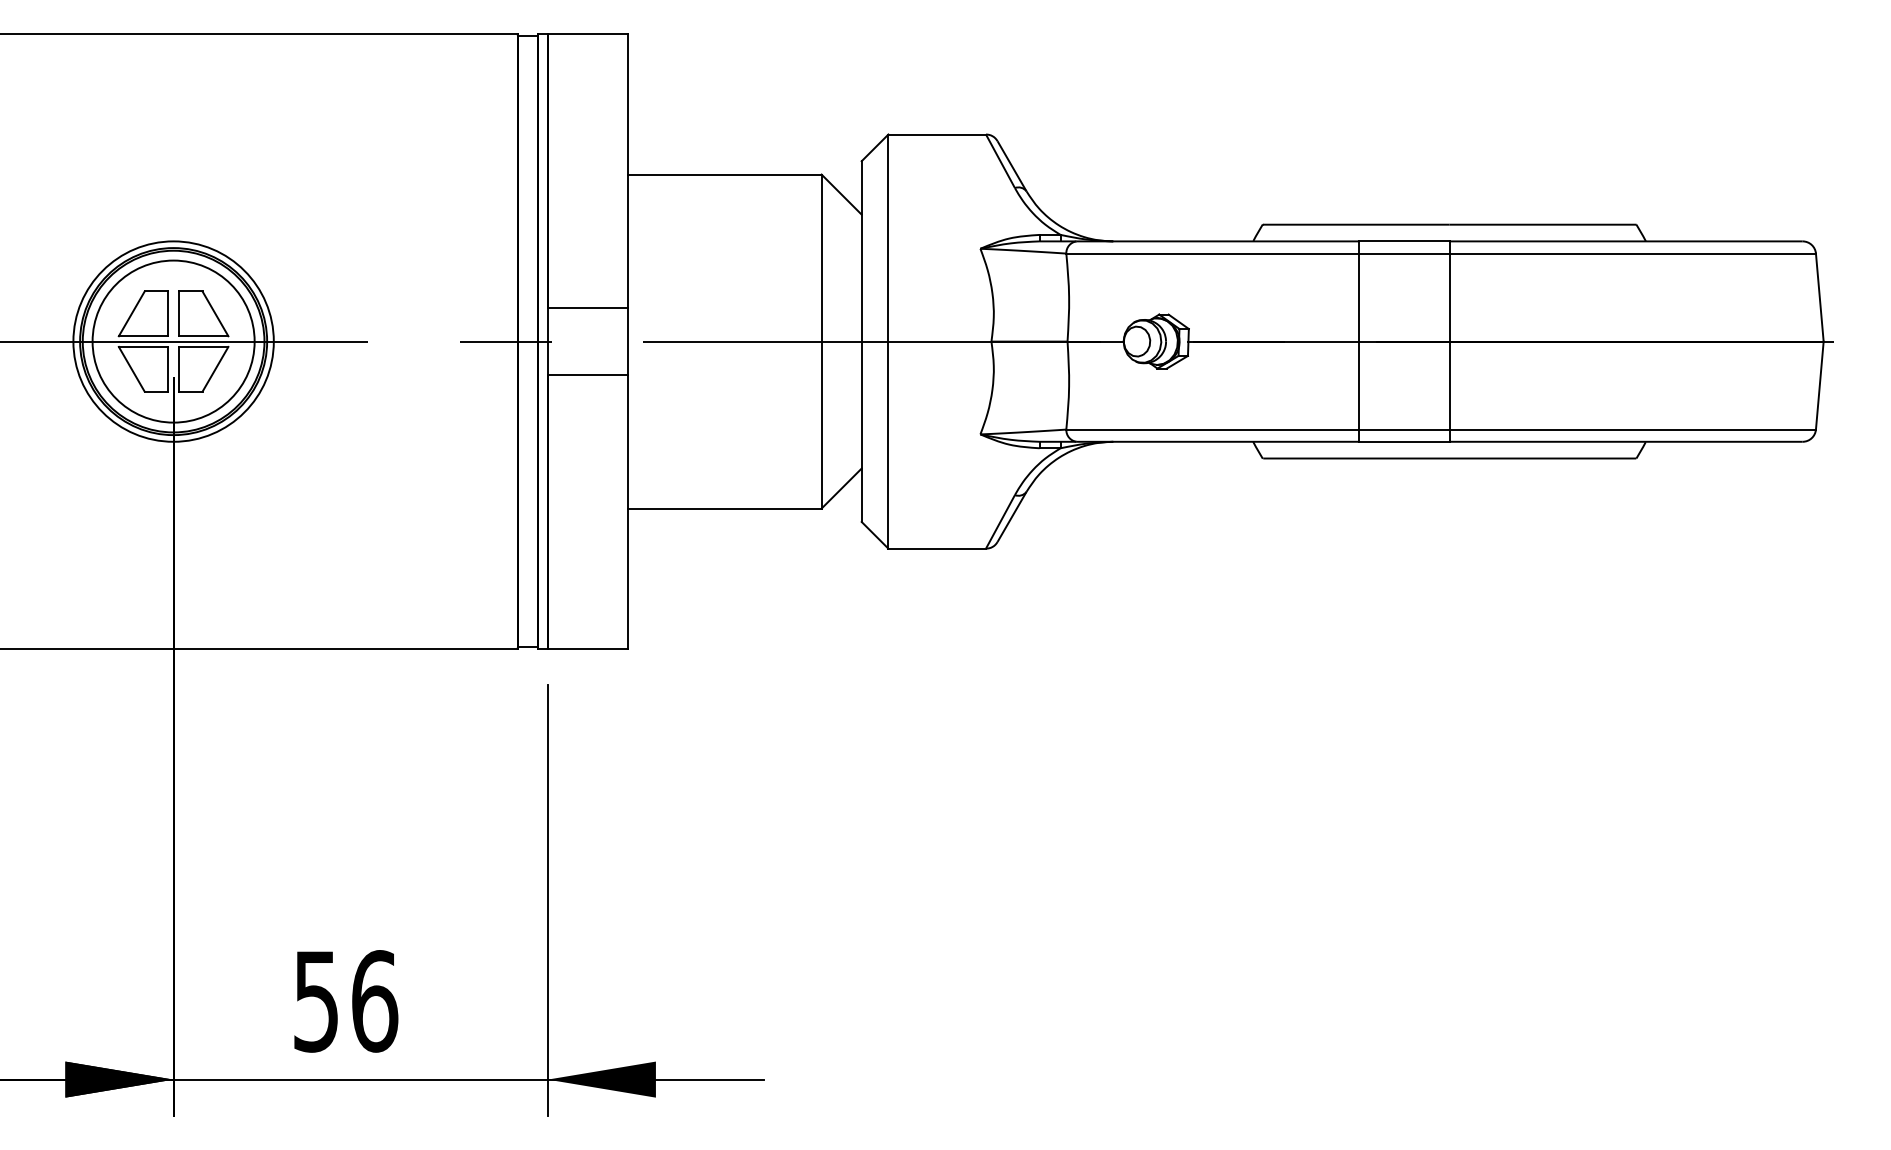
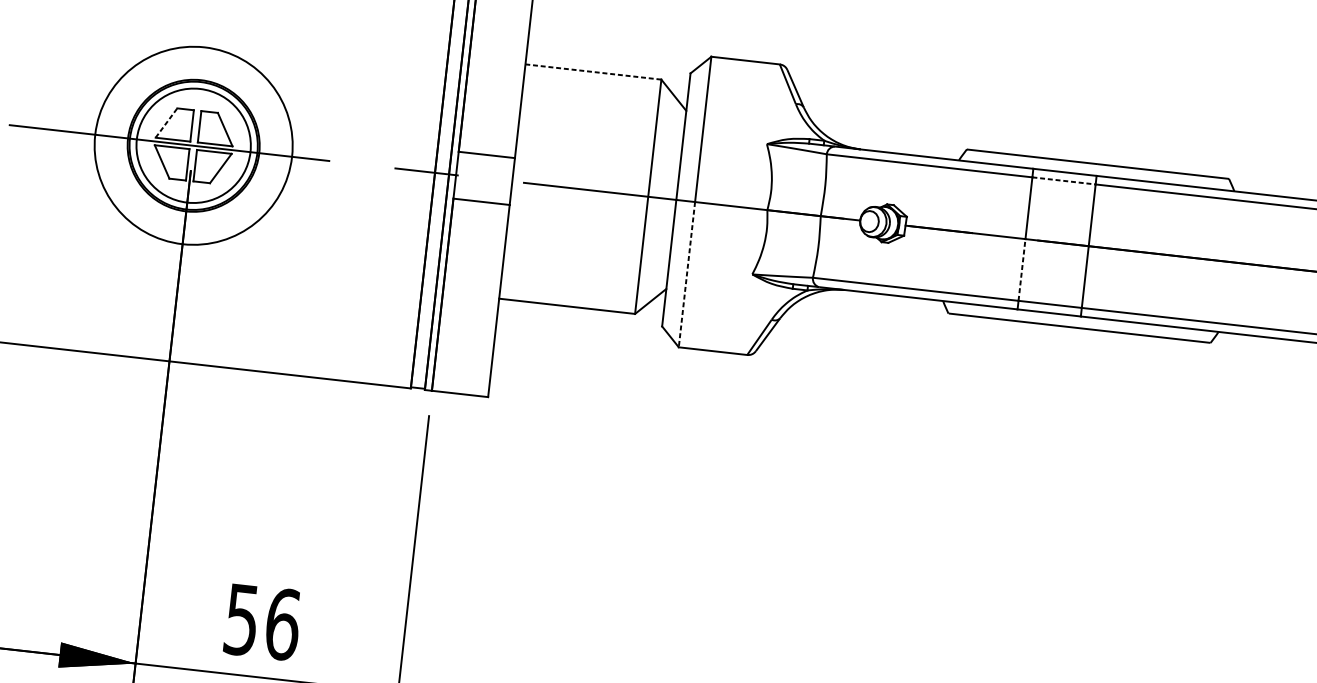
line: (724, 174) -> (593, 71), solid -> dashed
line: (1404, 253) -> (1064, 180), solid -> dashed
line: (131, 313) -> (166, 122), solid -> dashed
circle: (173, 341) -> (193, 145), size x1.4
line: (1359, 385) -> (1022, 269), solid -> dashed
line: (888, 445) -> (686, 274), solid -> dashed

